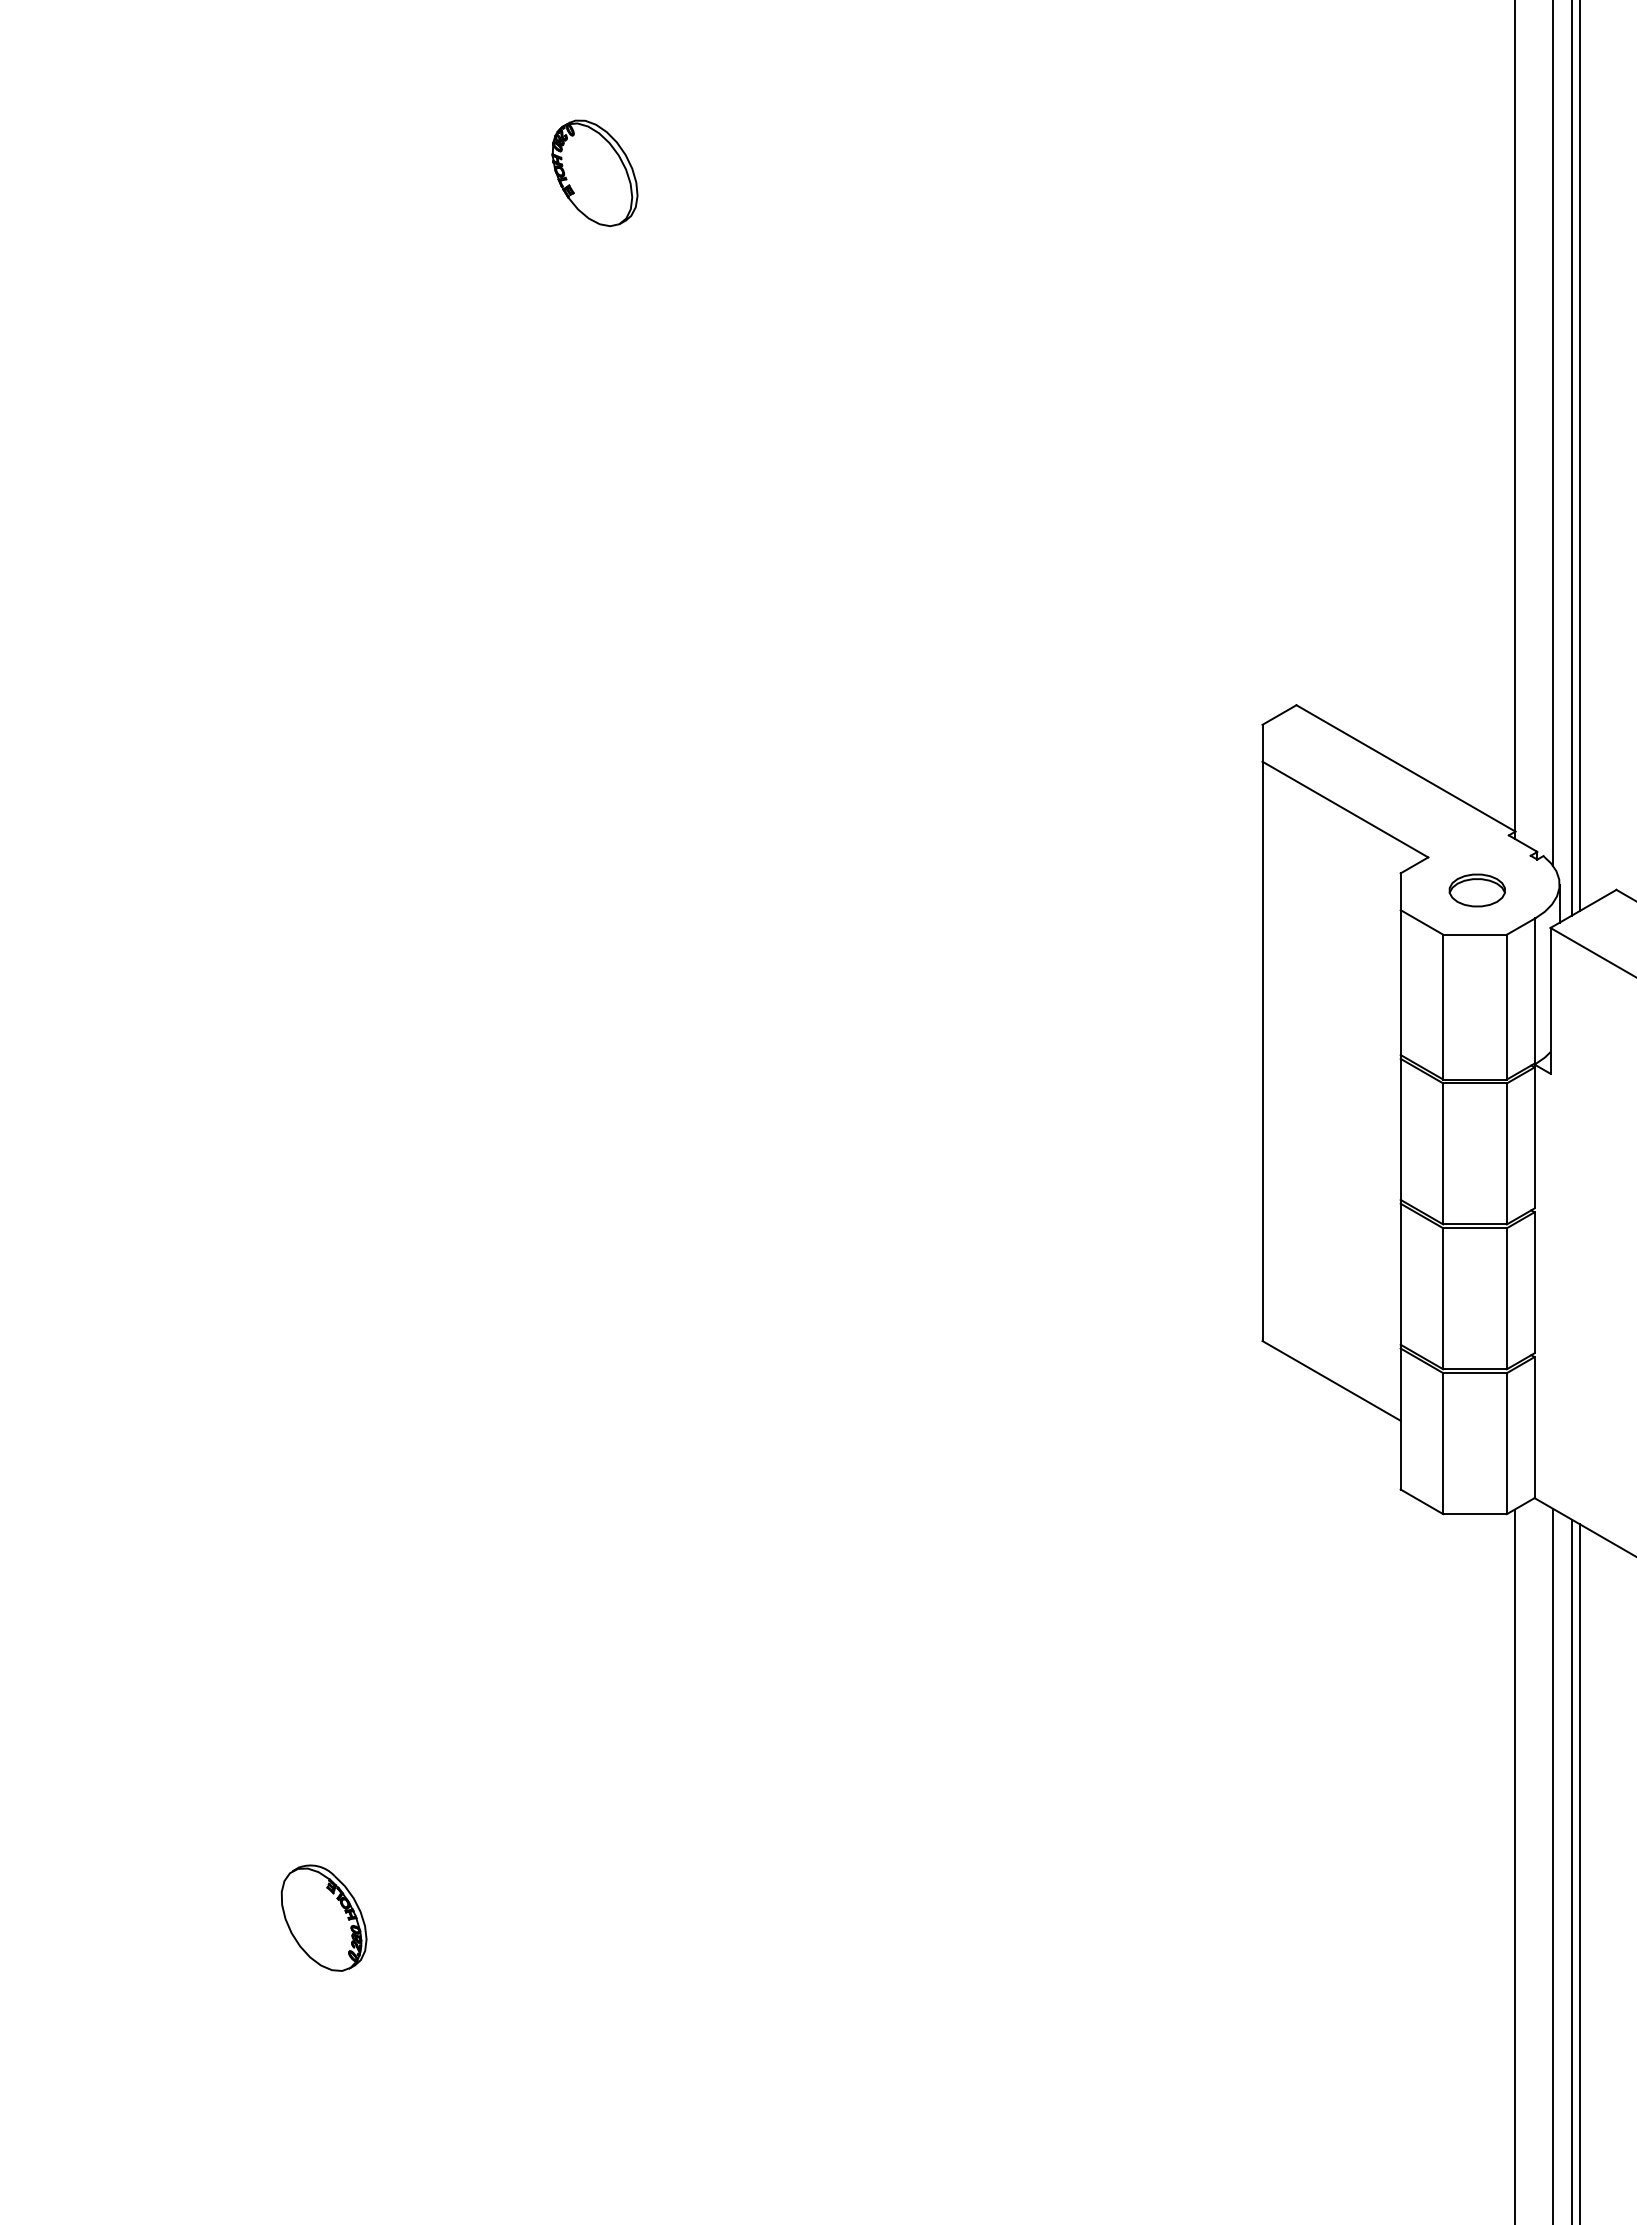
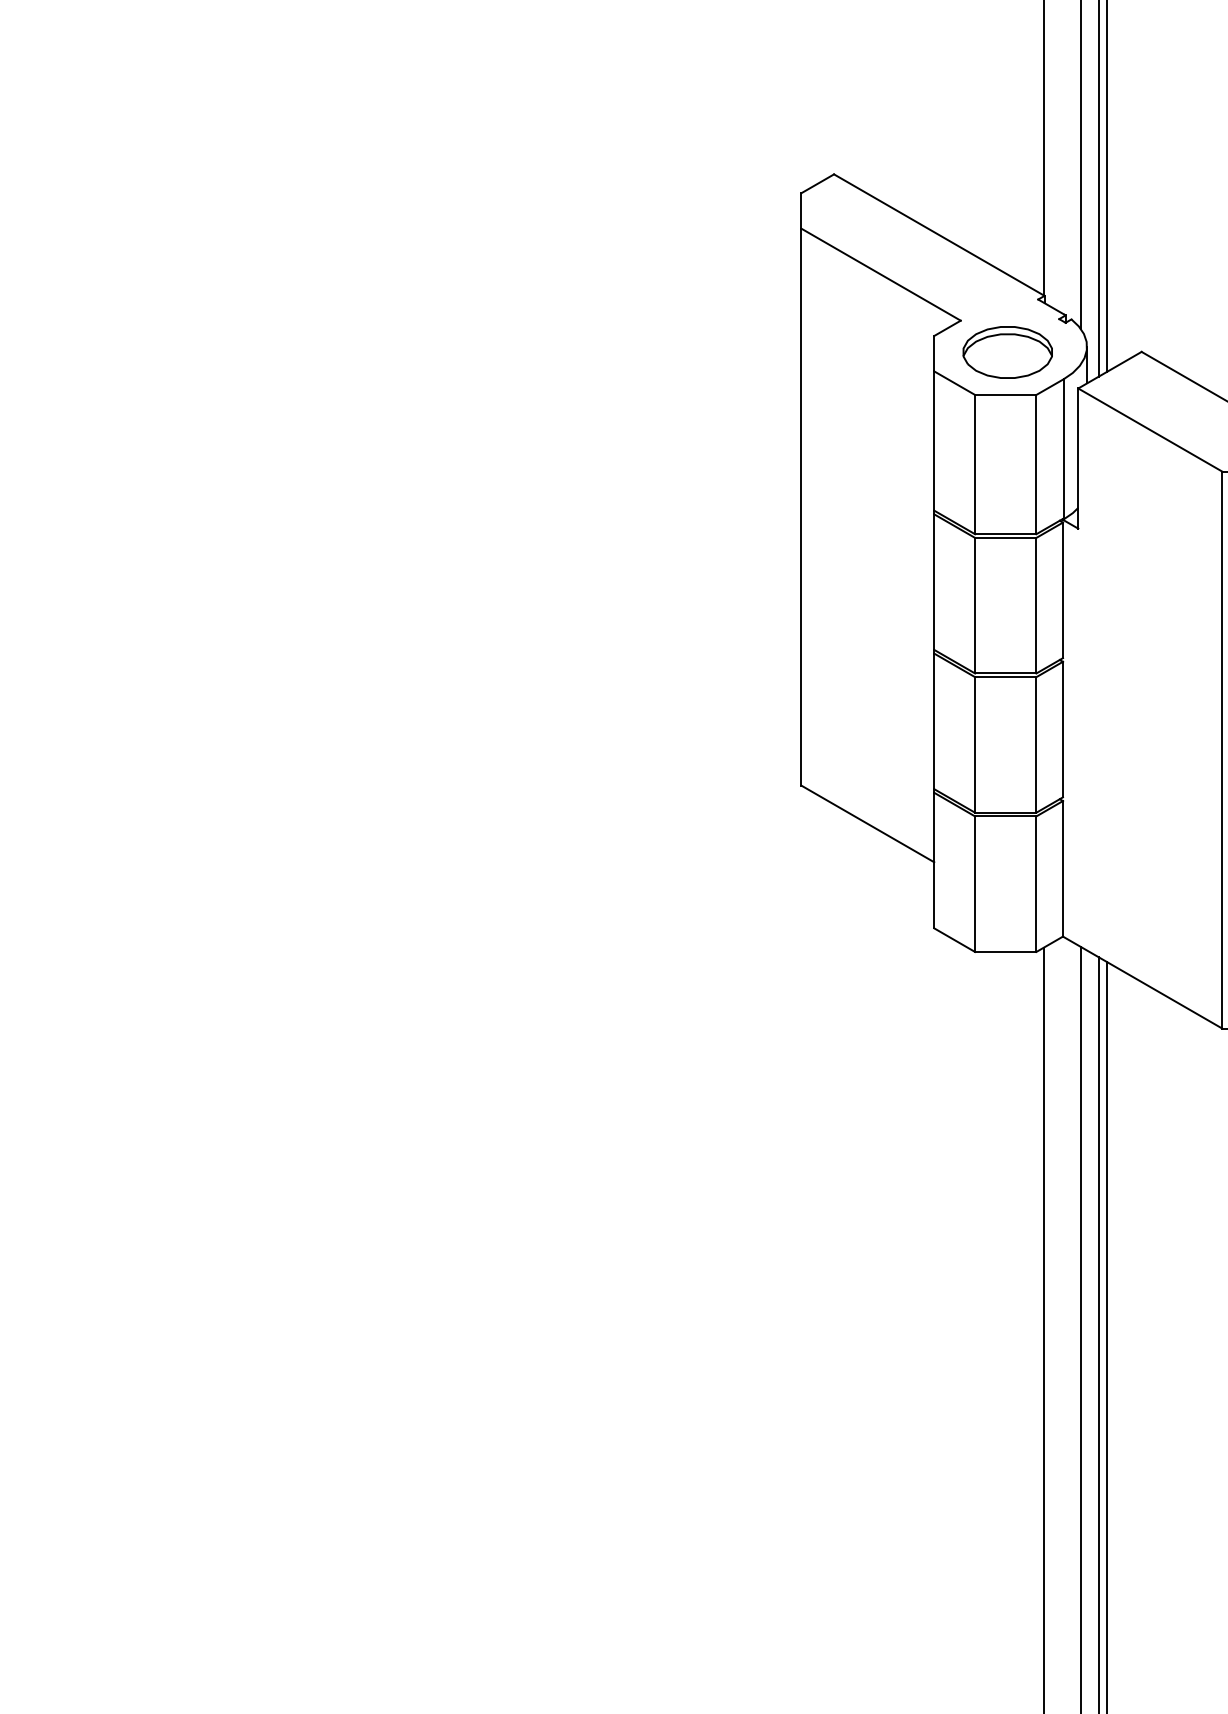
part: (1477, 890) -> (1008, 352), size x1.67

